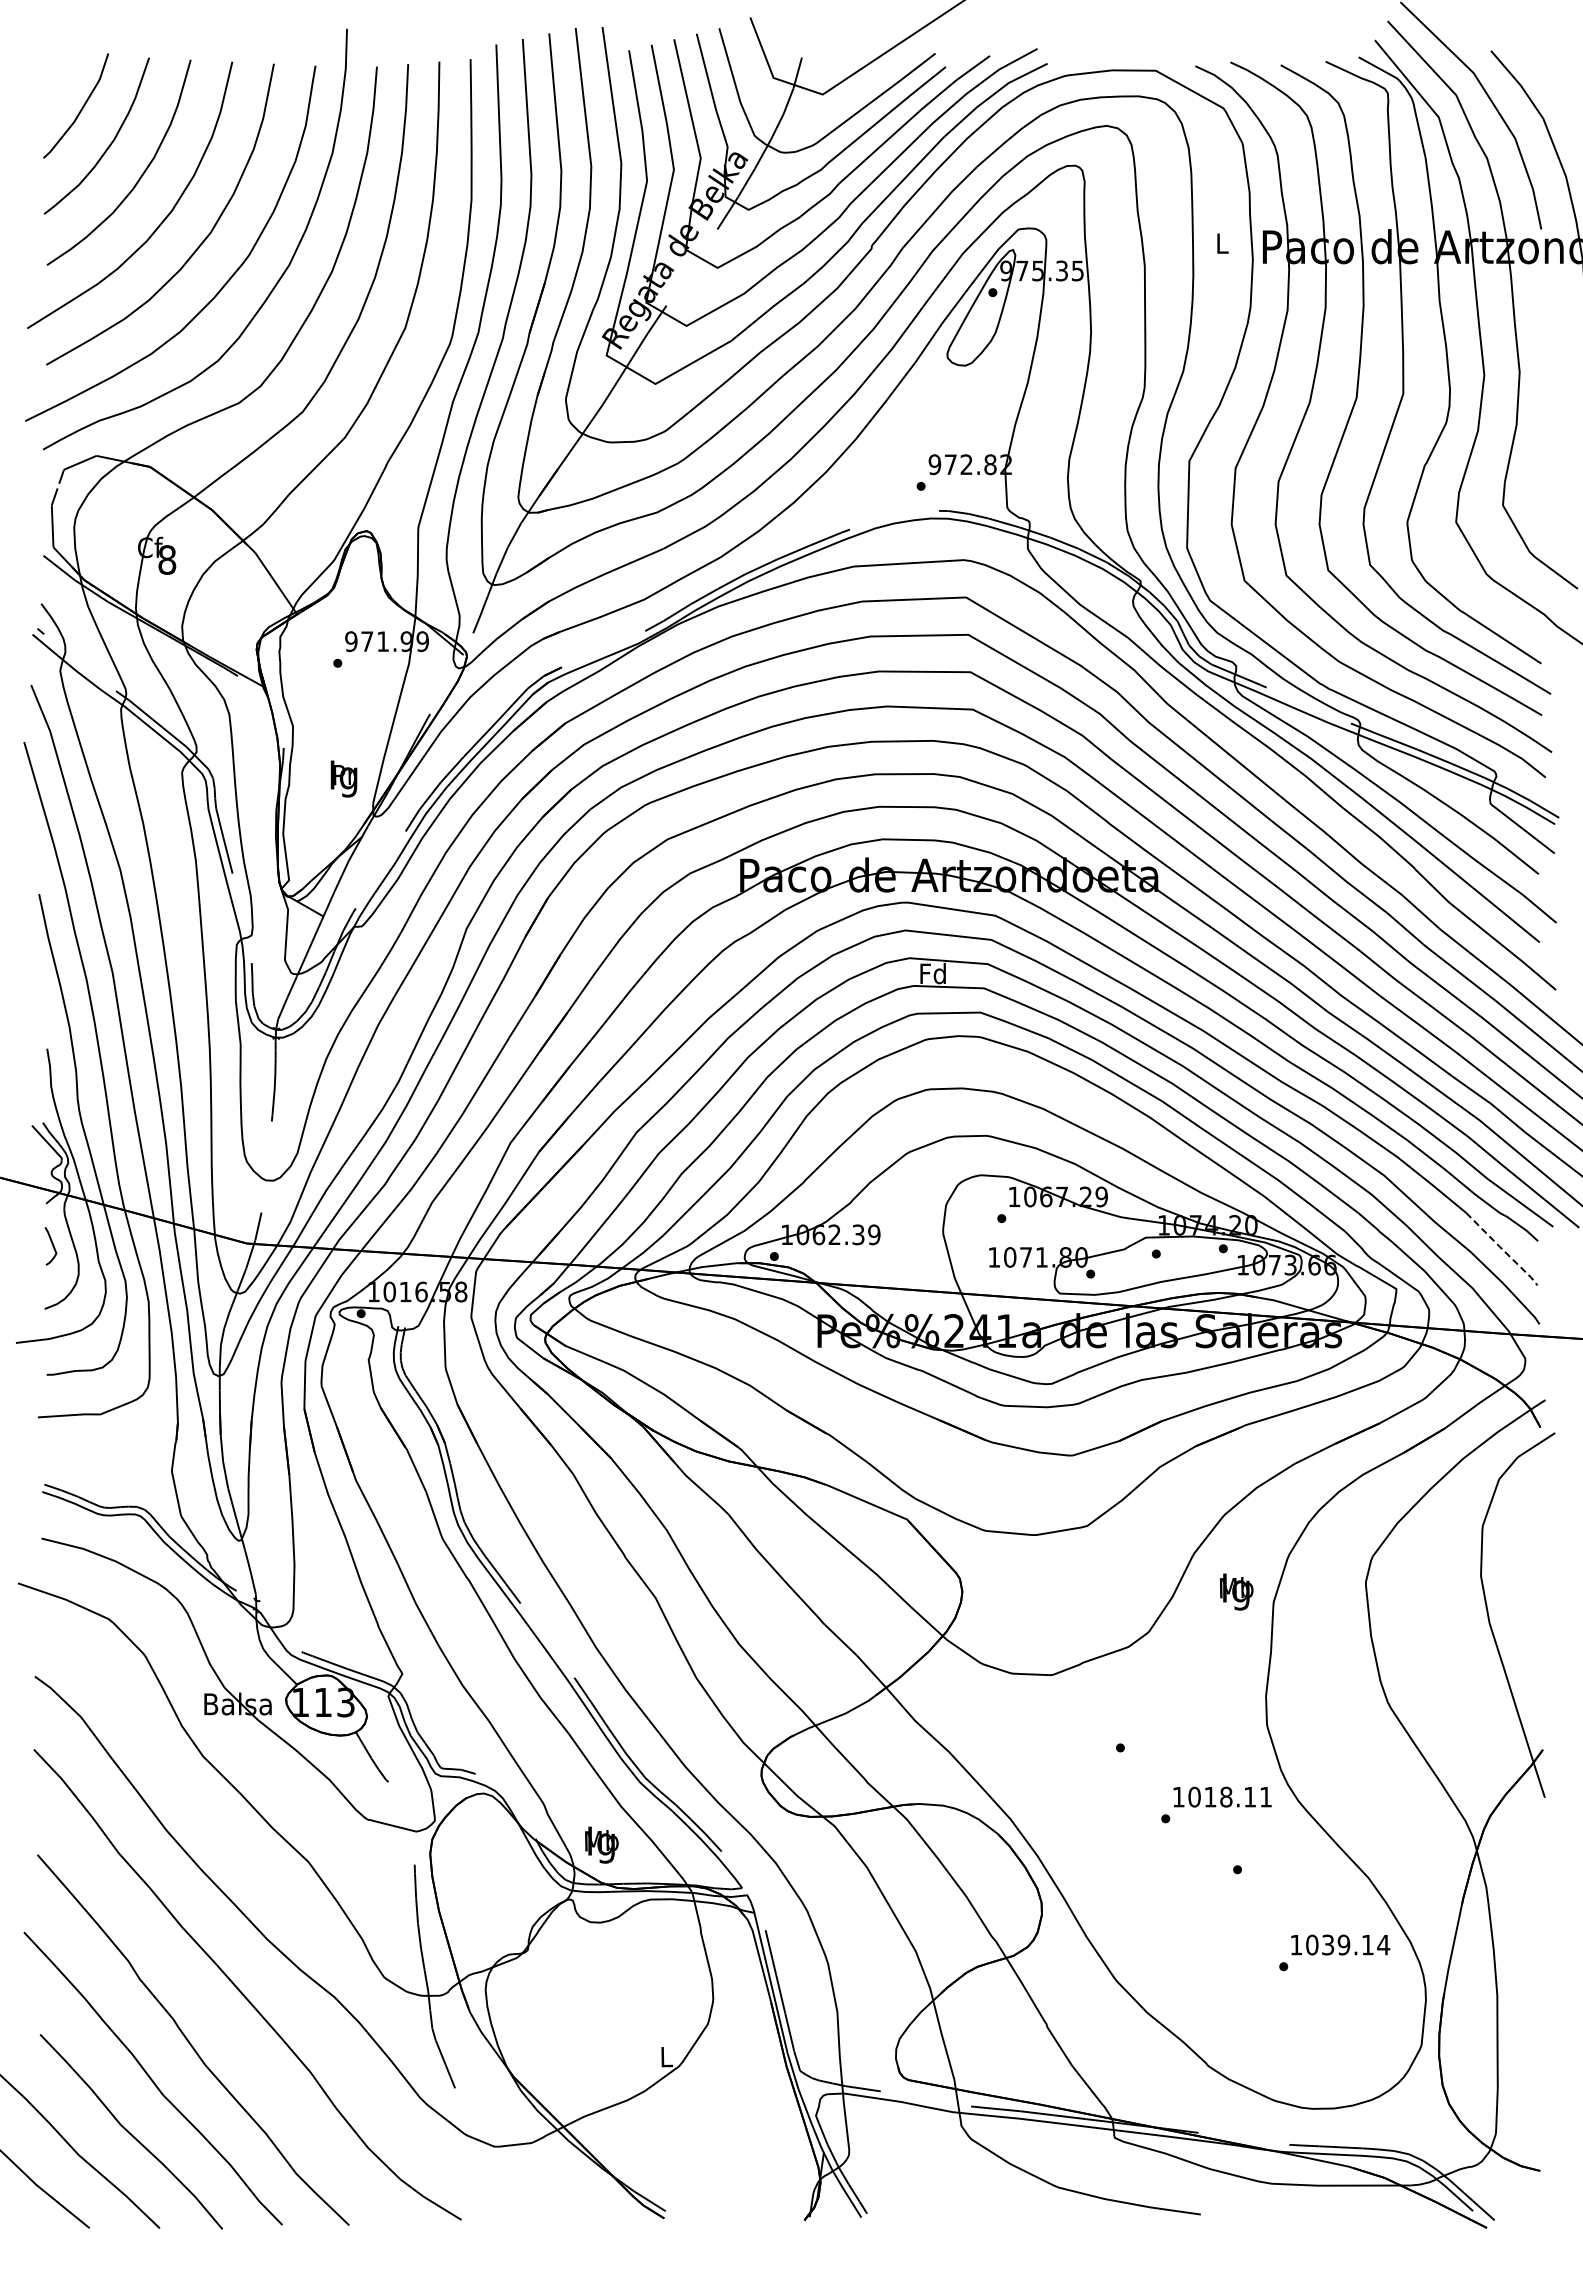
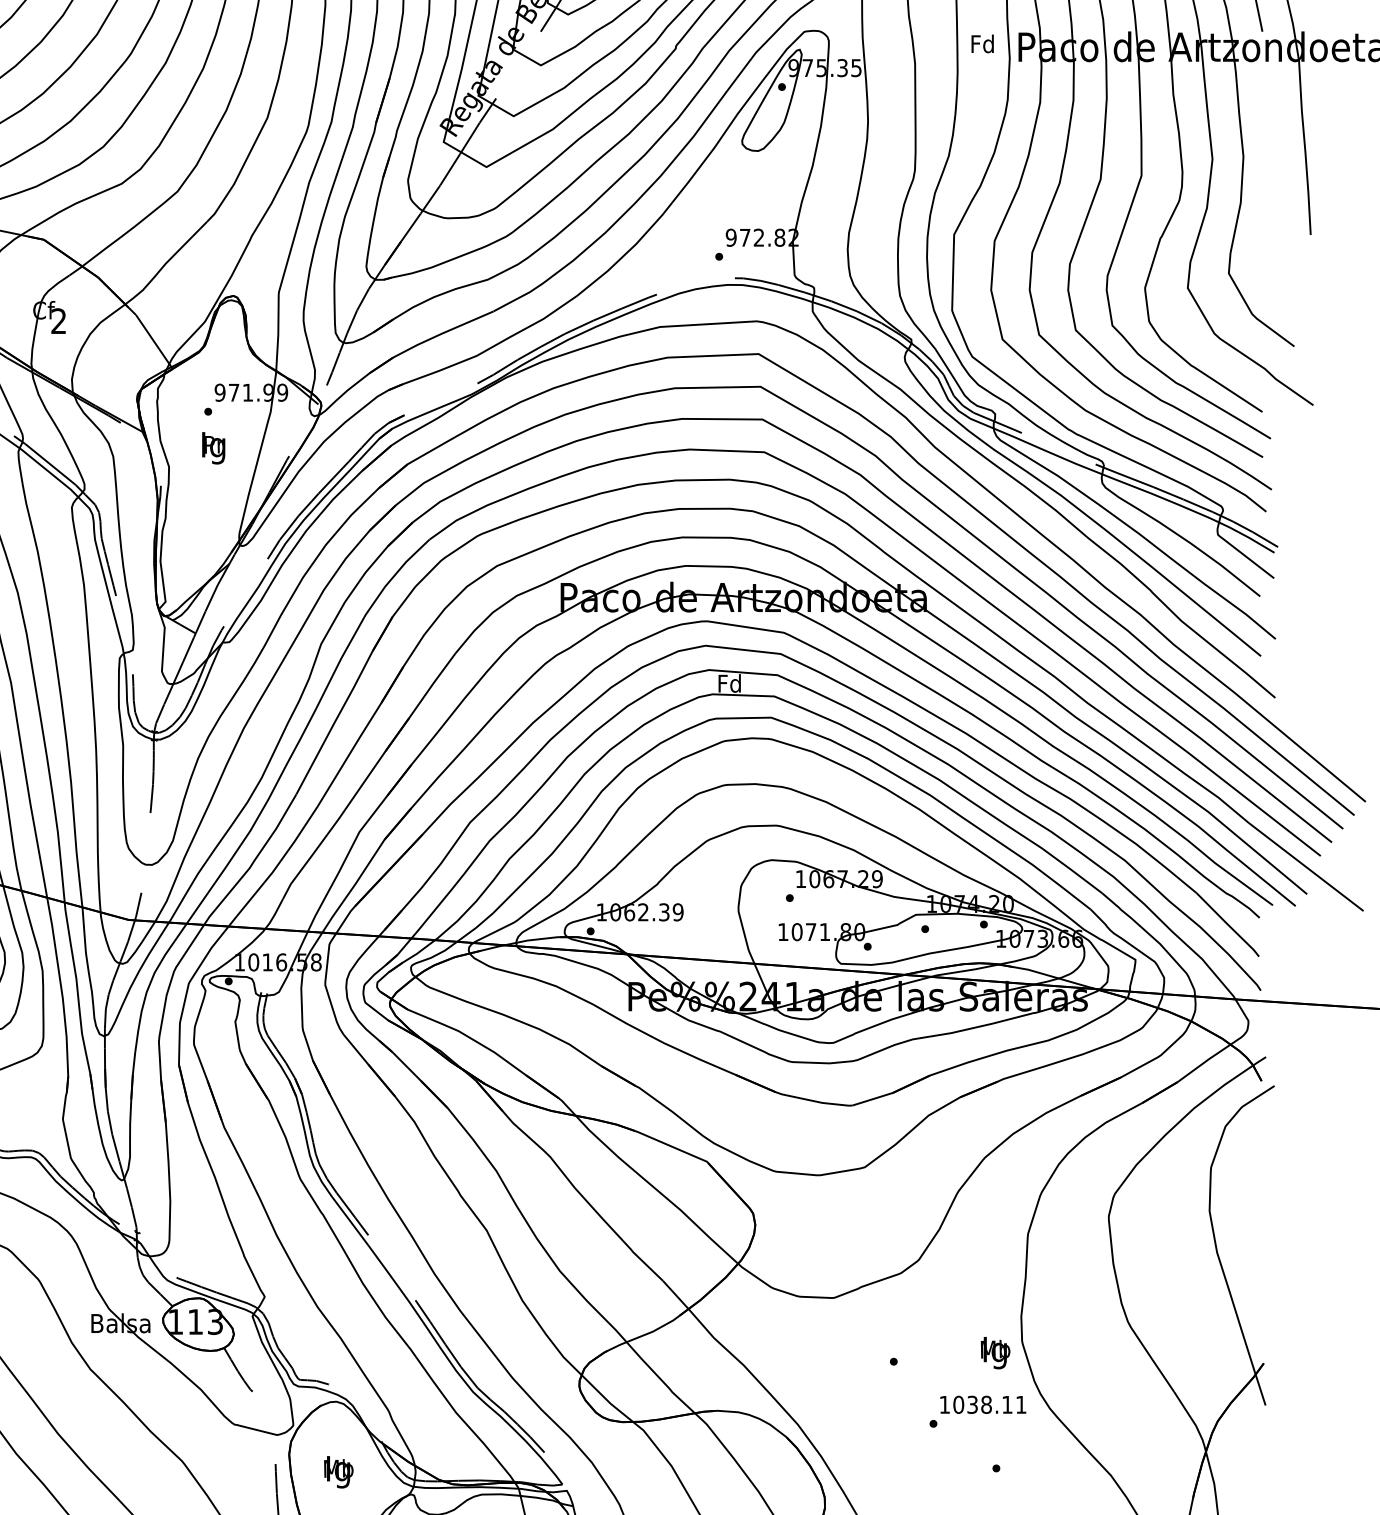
text: (1221, 243) -> (982, 44), L -> Fd
text: (167, 559) -> (59, 320), 8 -> 2
text: (343, 778) -> (213, 447), moved
line: (1502, 1249) -> (1228, 925), dashed -> solid
text: (1236, 1591) -> (995, 1352), moved
text: (1210, 1796) -> (972, 1404), 1018.11 -> 1038.11
text: (601, 1844) -> (338, 1471), moved

